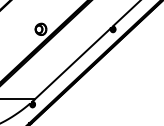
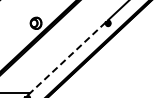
line: (72, 63) -> (67, 57), solid -> dashed

